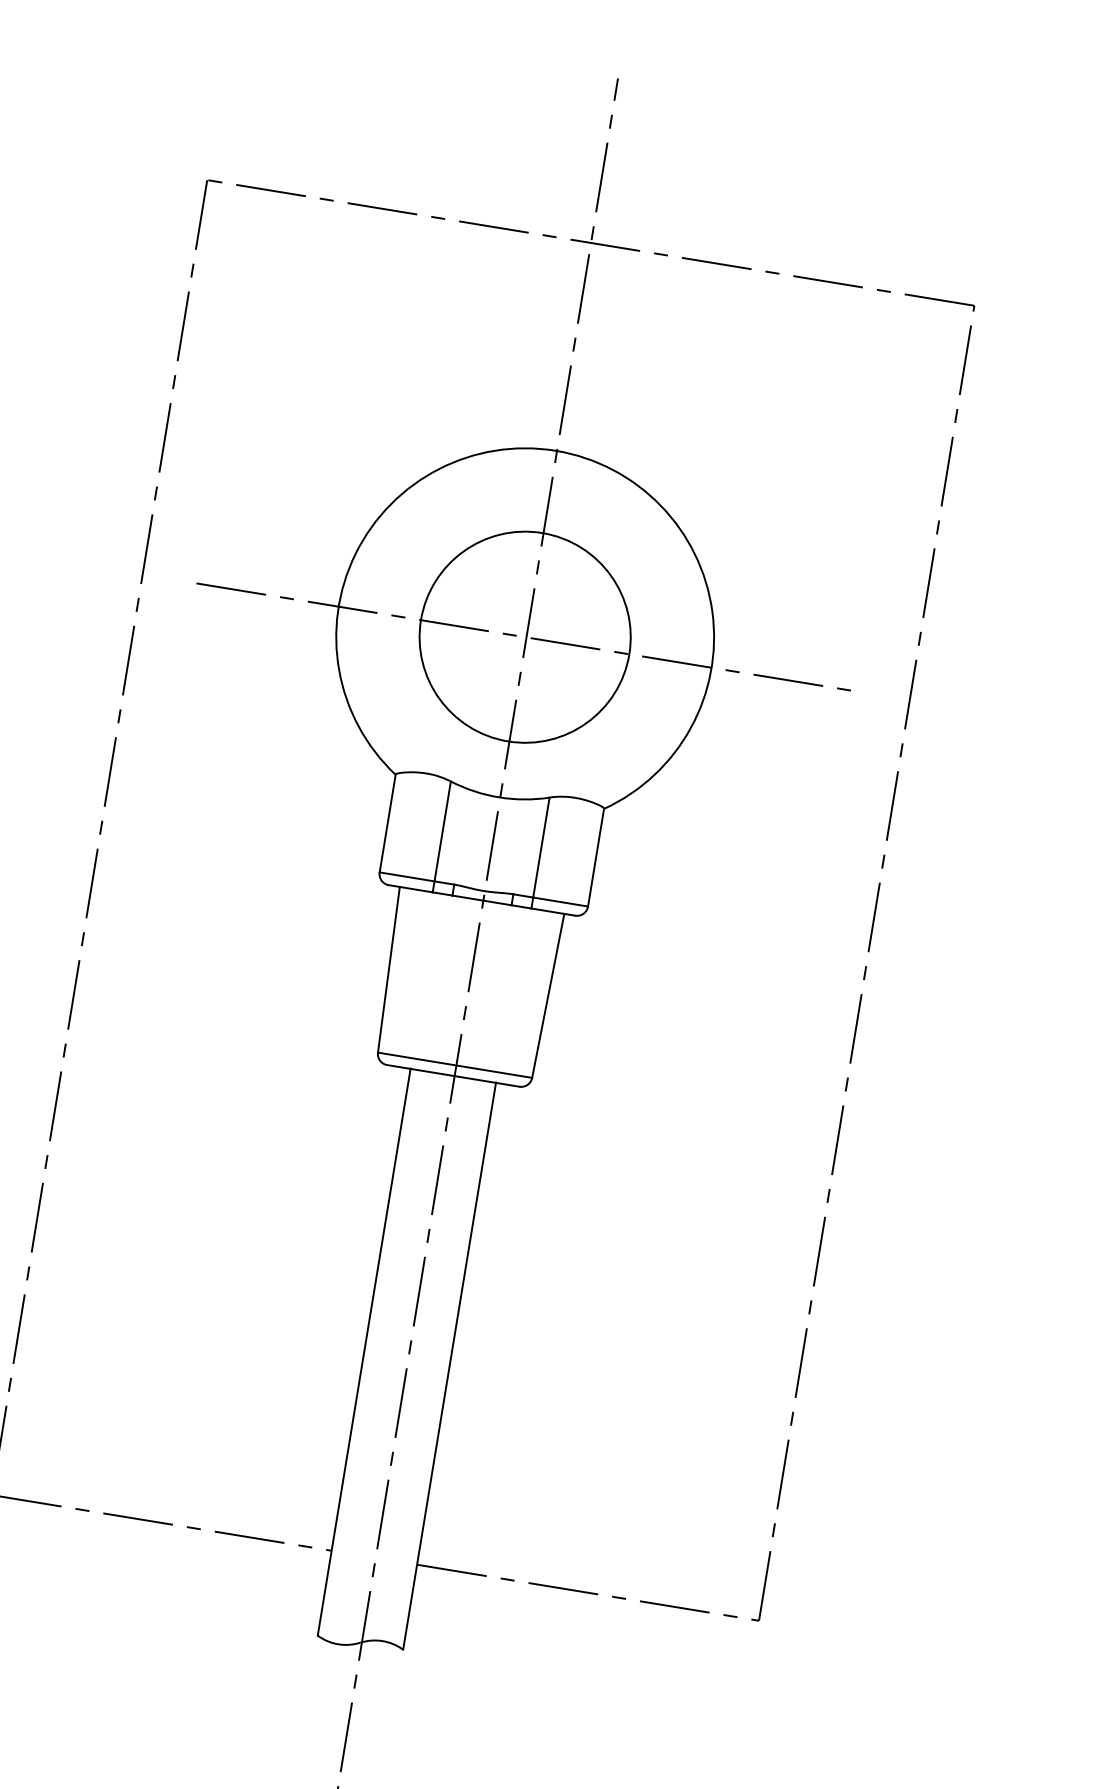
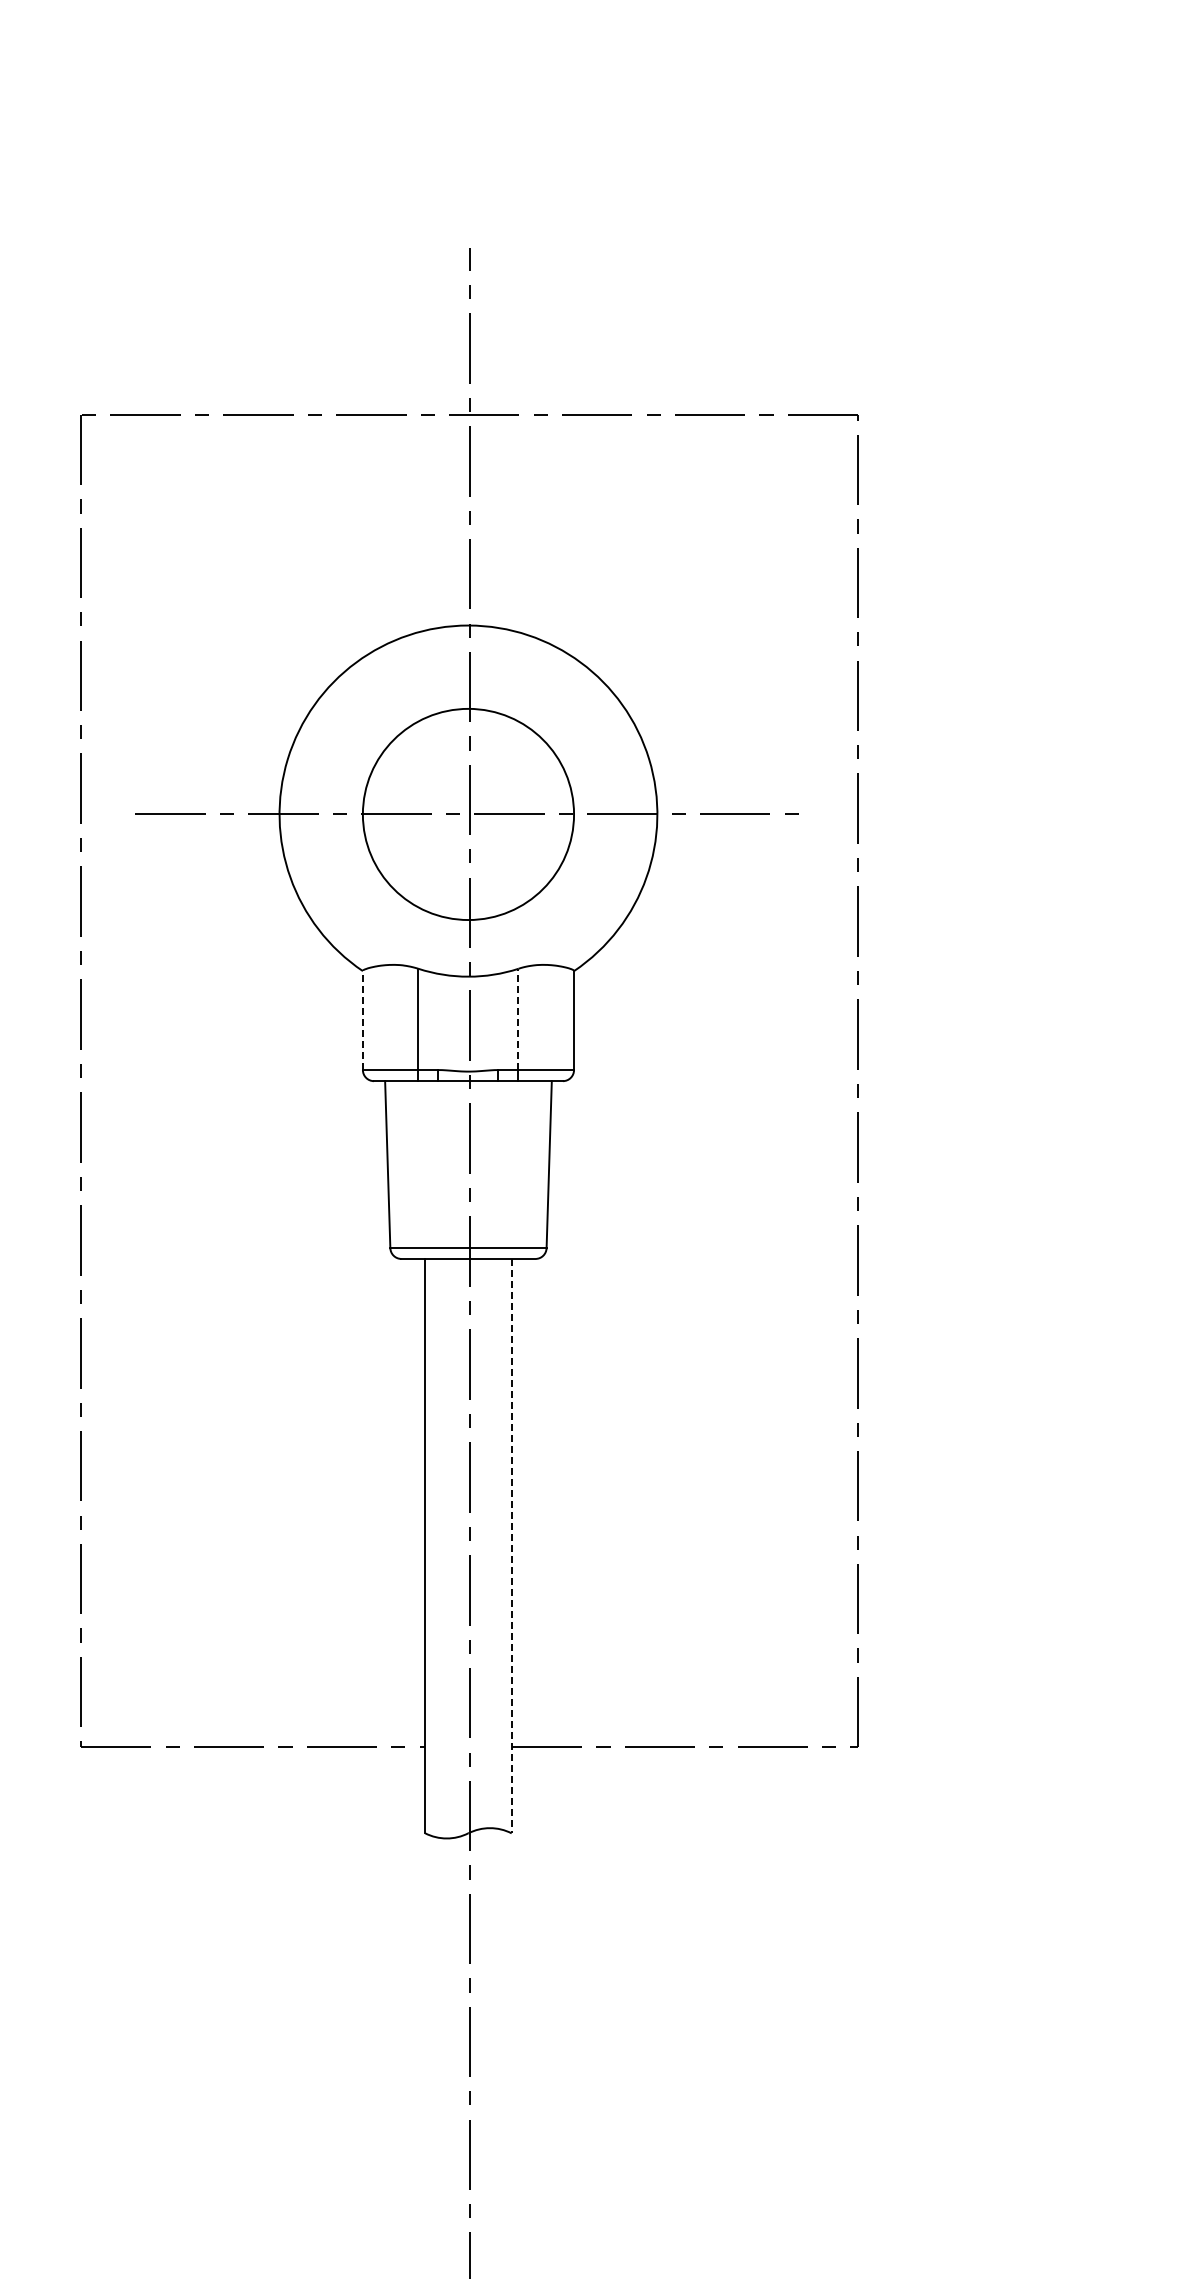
line: (387, 823) -> (362, 1020), solid -> dashed
line: (541, 847) -> (518, 1019), solid -> dashed
line: (449, 1366) -> (511, 1546), solid -> dashed

